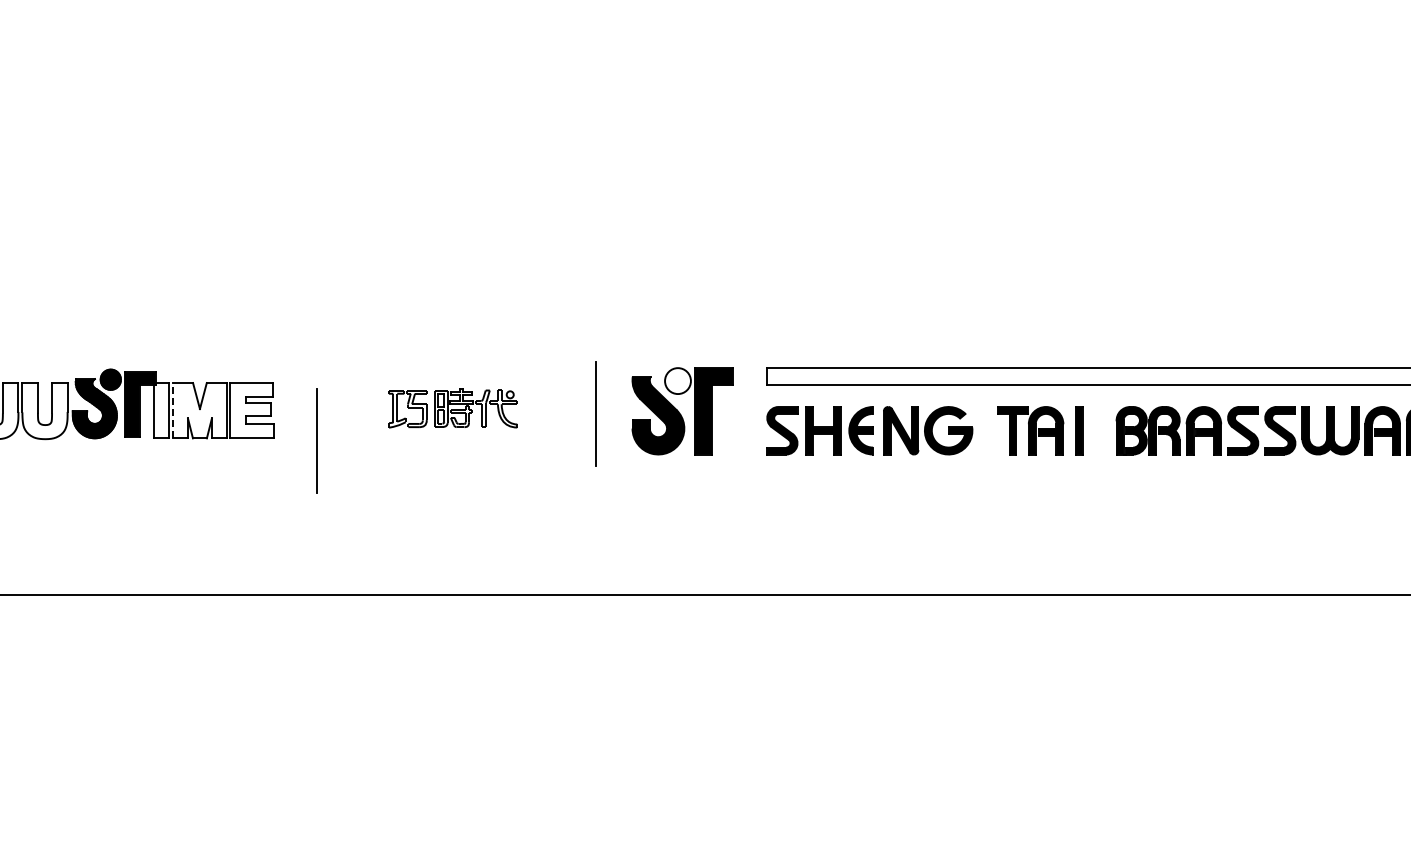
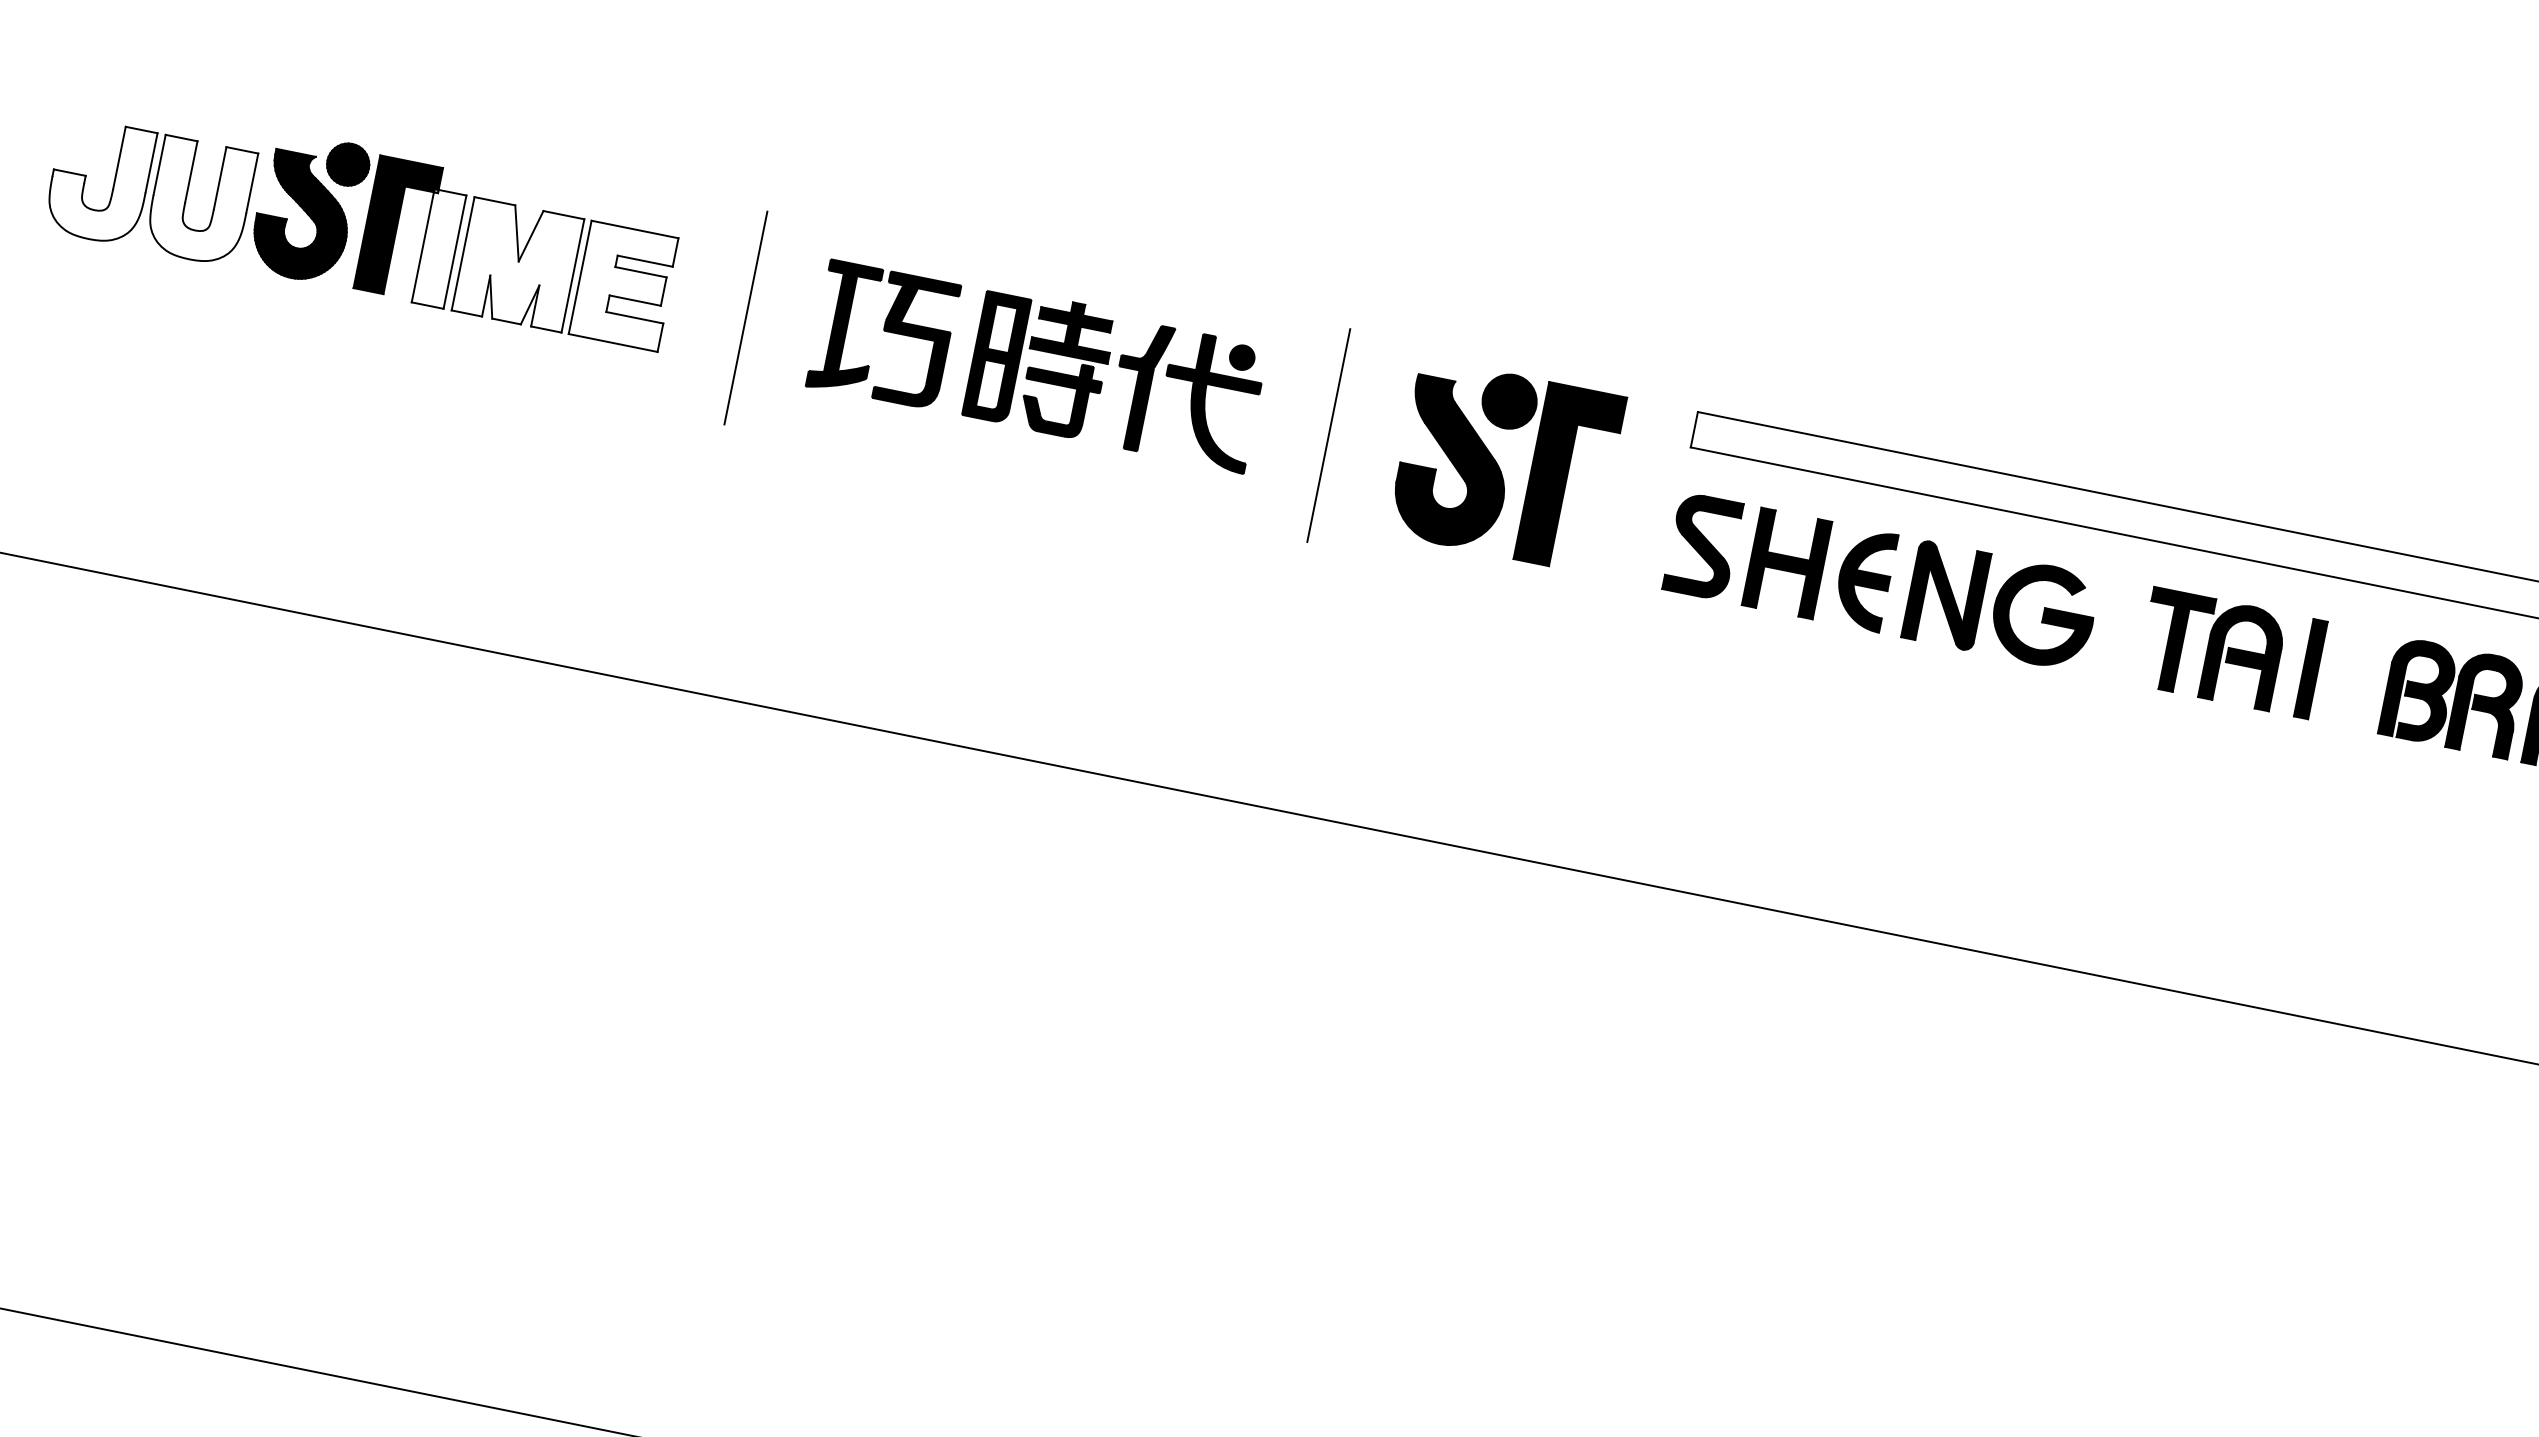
fill: (677, 381) -> (1508, 402), added
part: (452, 408) -> (1036, 364), size x1.67
line: (173, 410) -> (463, 253), dashed -> solid
line: (316, 440) -> (745, 316), moved

